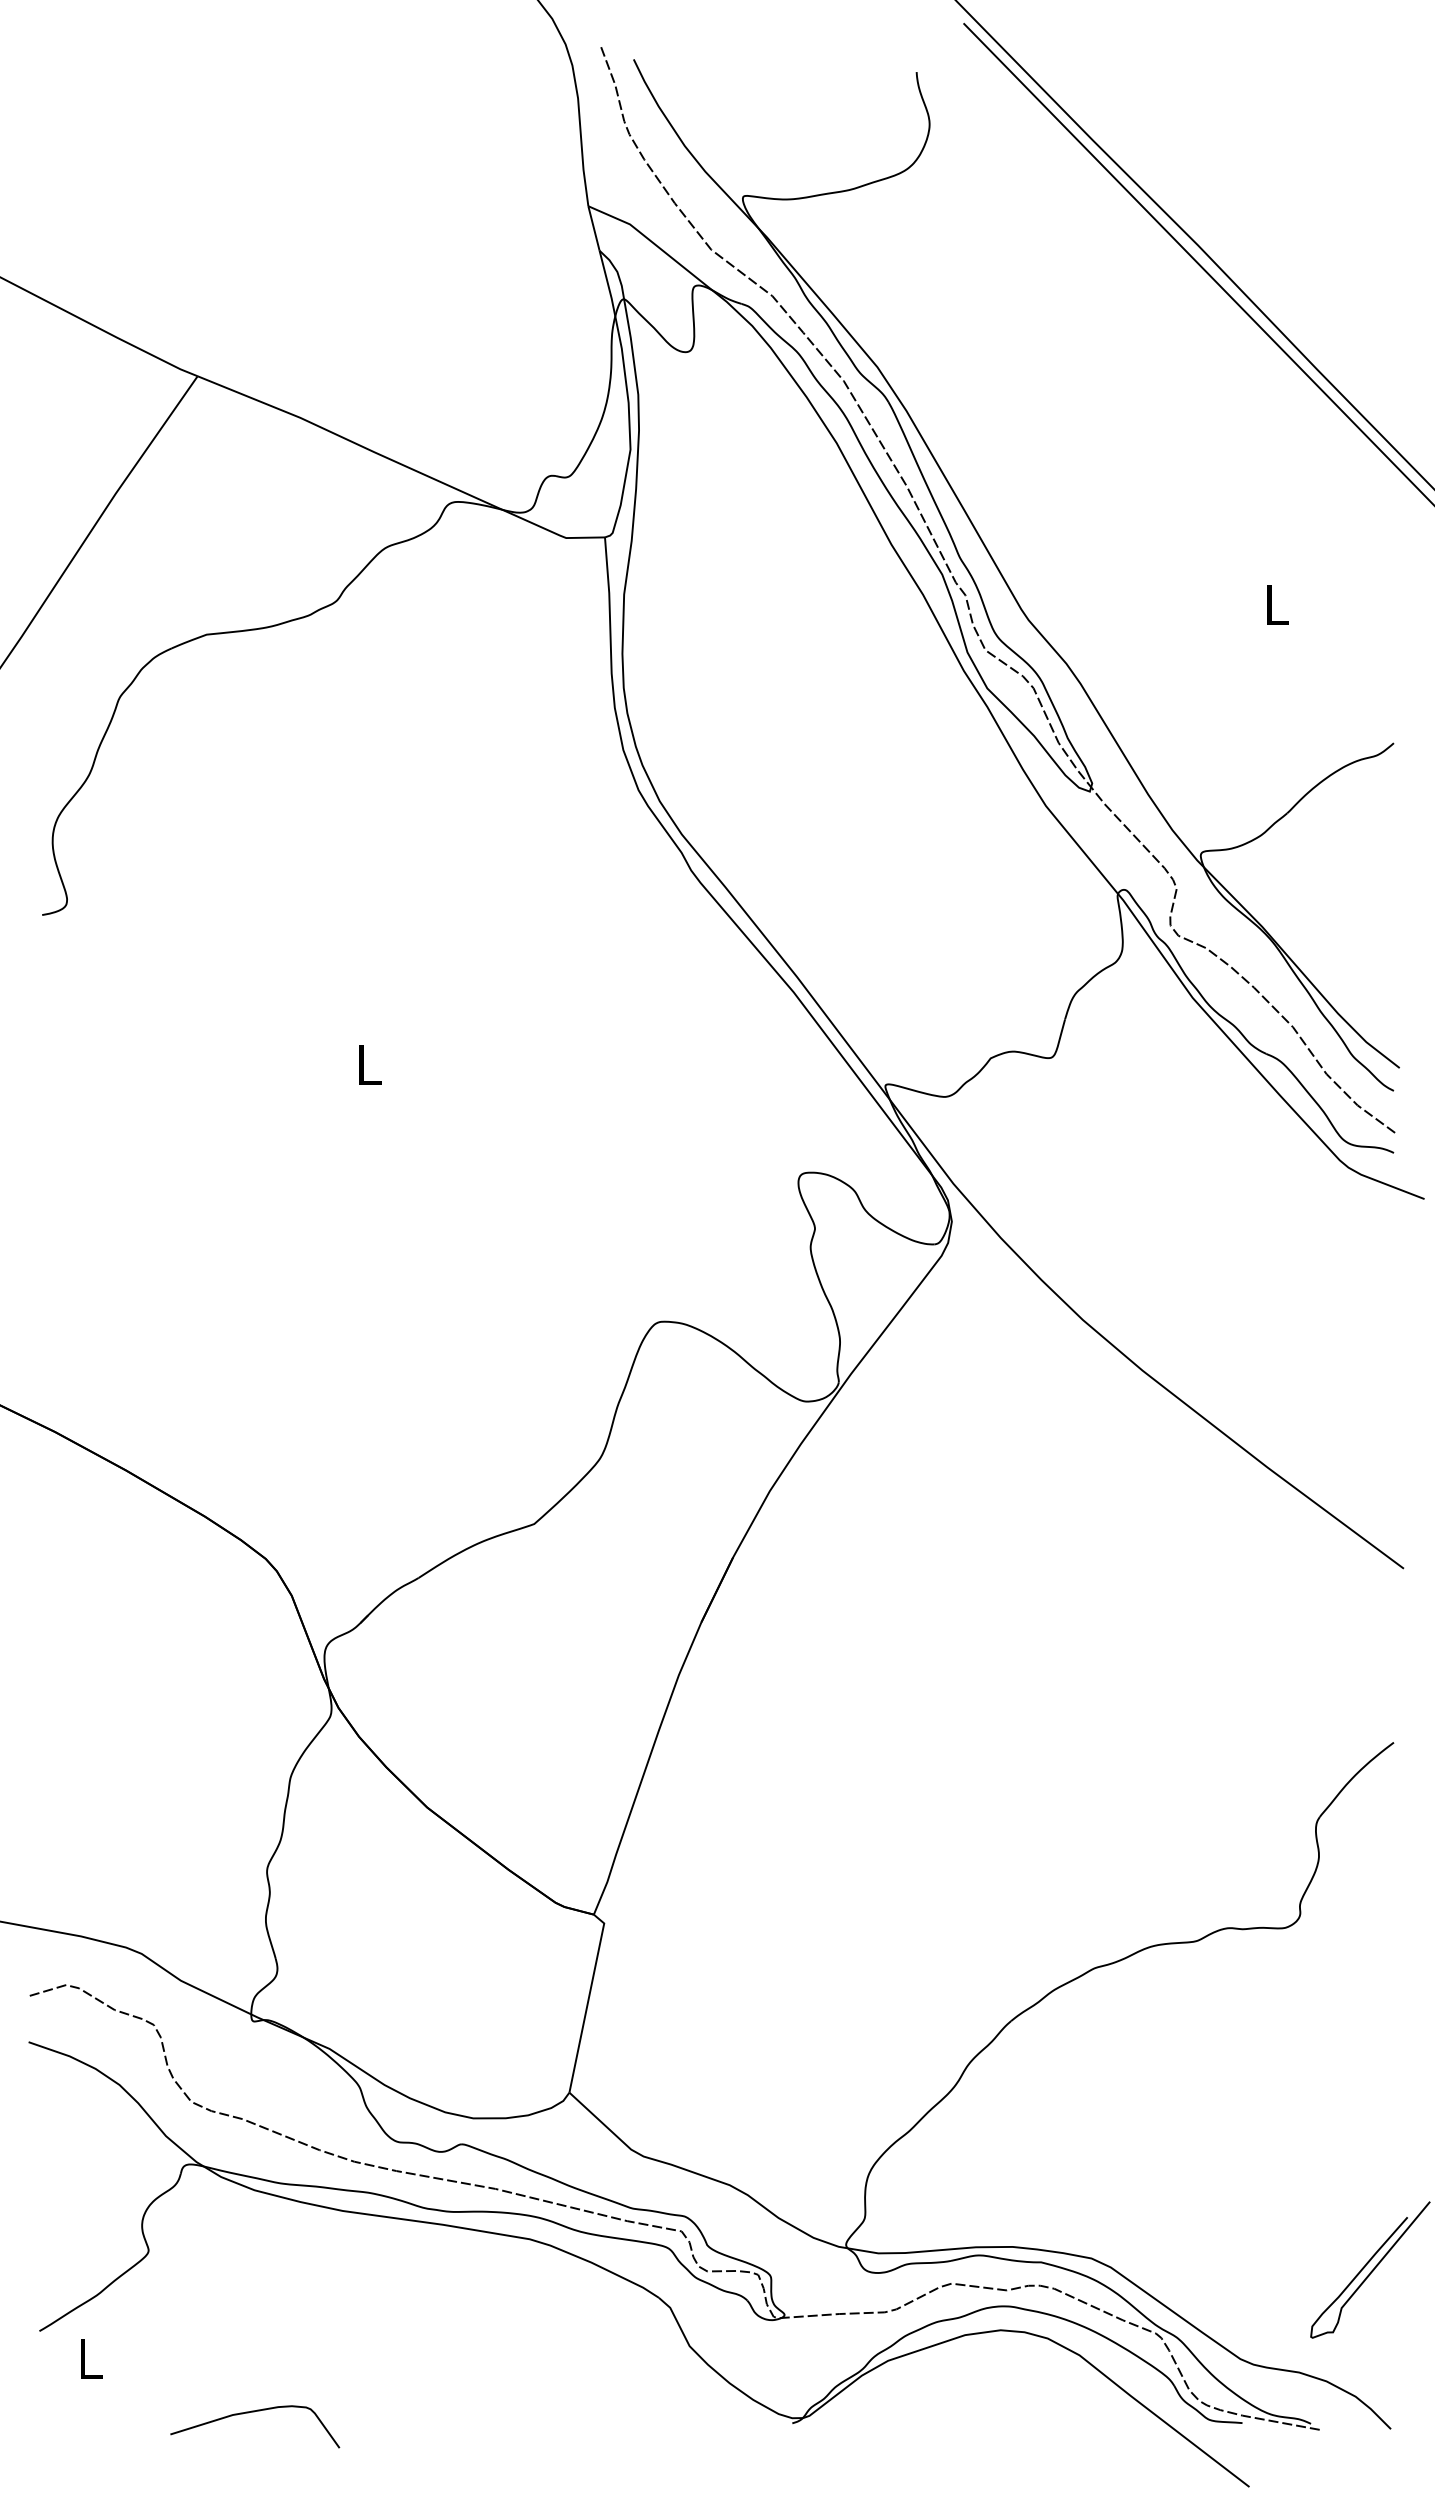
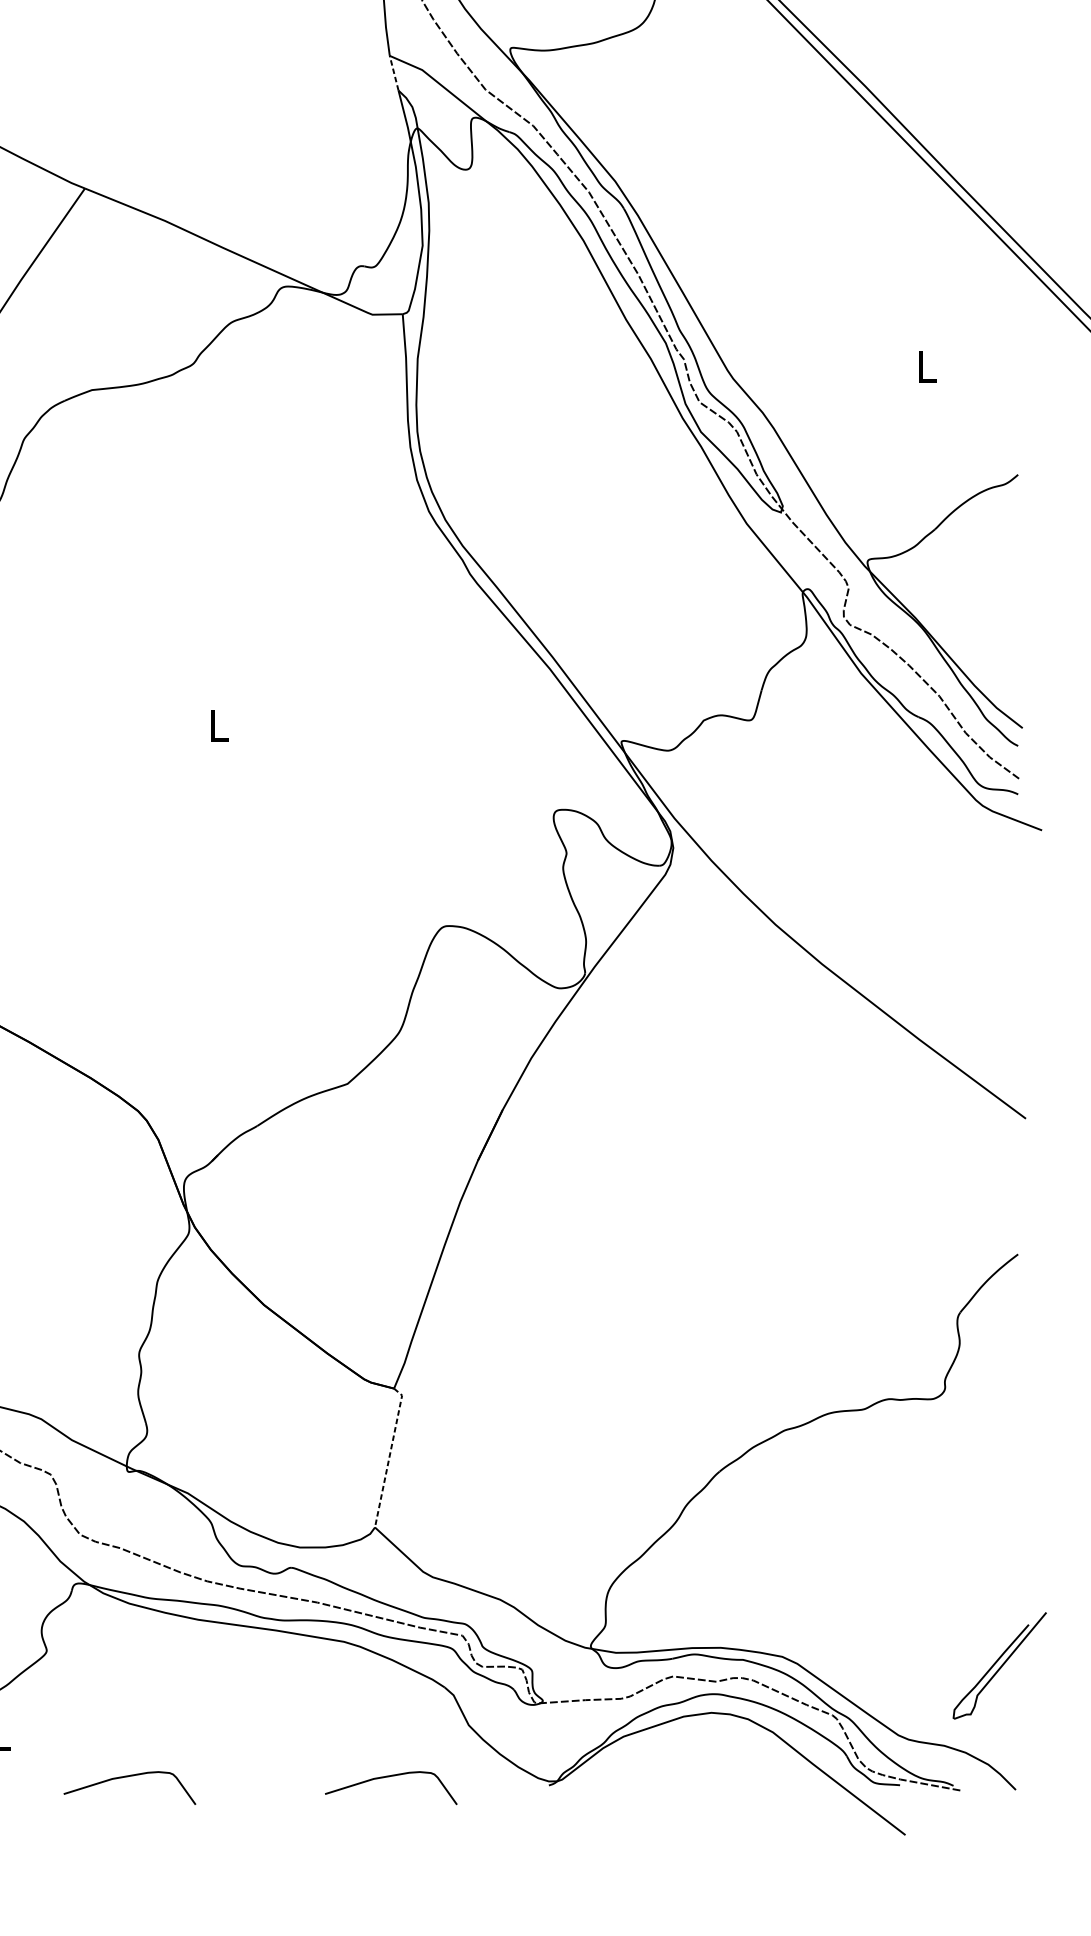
line: (593, 228) -> (393, 73), solid -> dashed
line: (588, 2000) -> (389, 1455), solid -> dashed
curve: (589, 2412) -> (390, 1776), added

